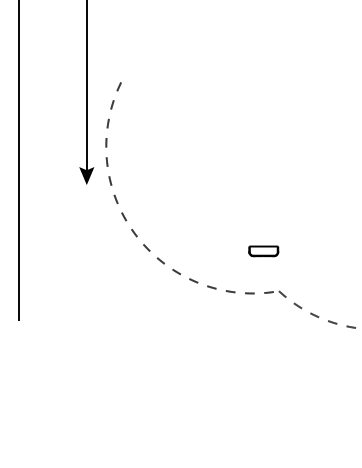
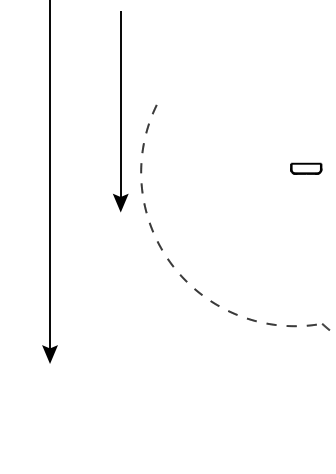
part: (263, 251) -> (305, 168), moved
fill: (18, 320) -> (49, 354), added

